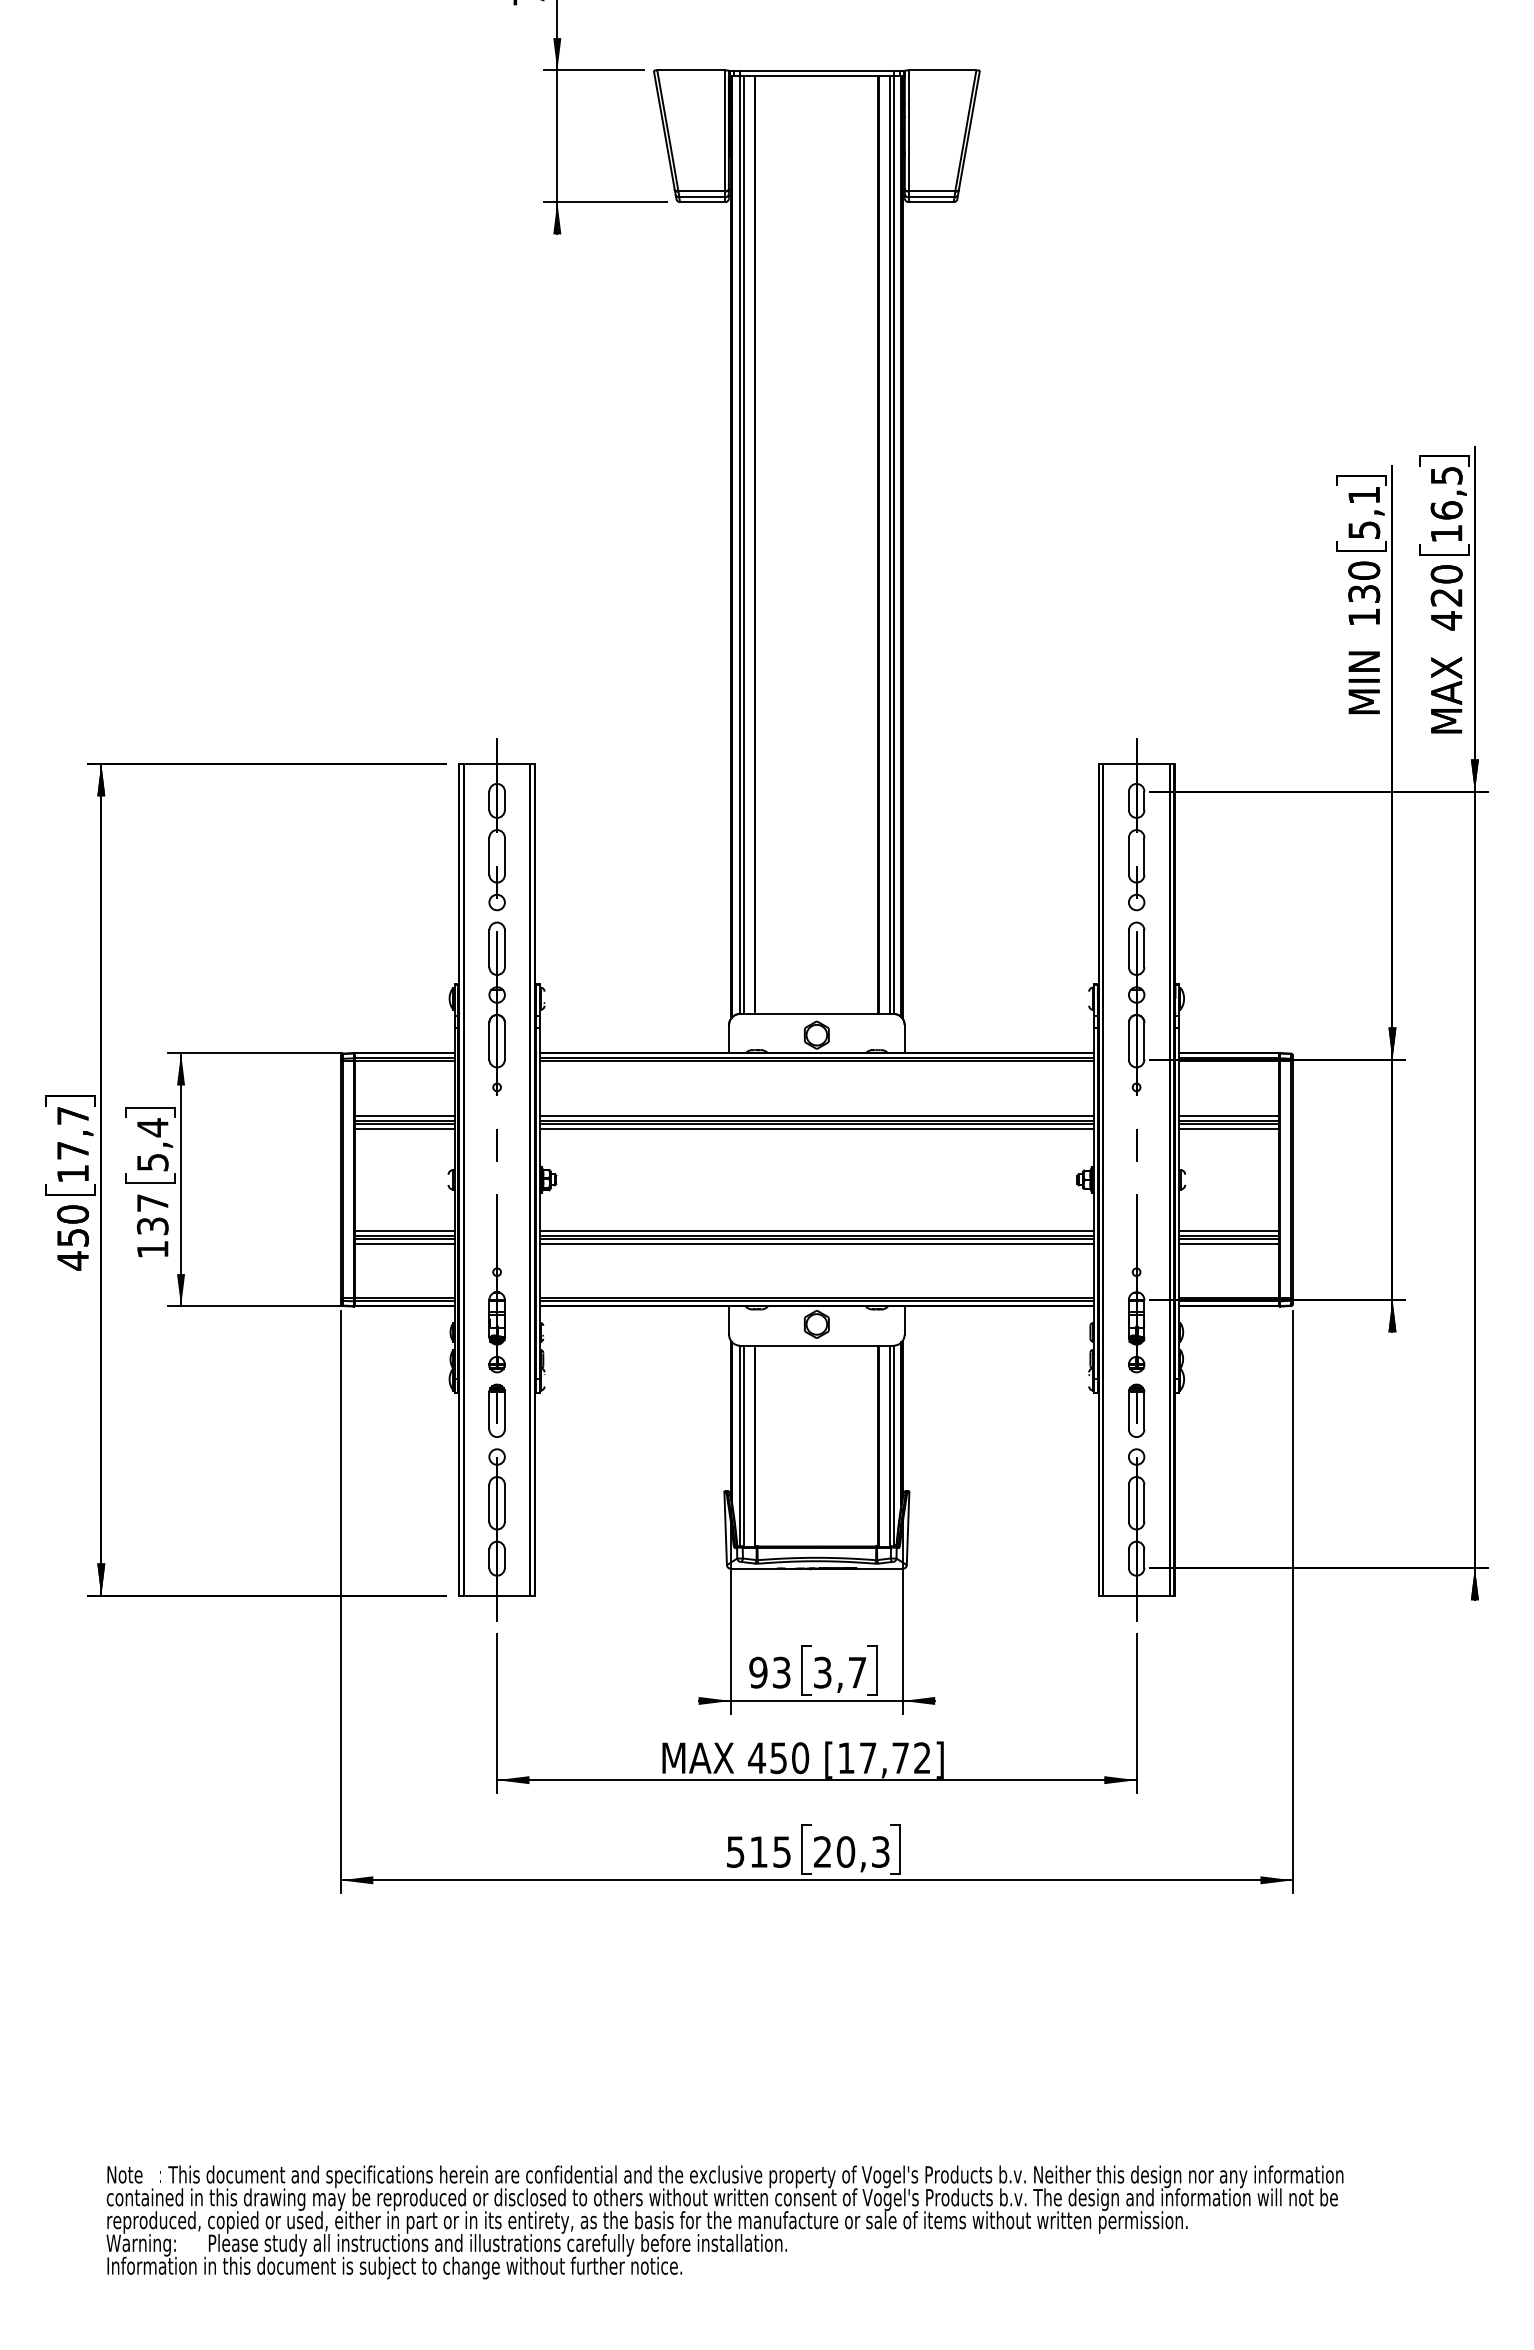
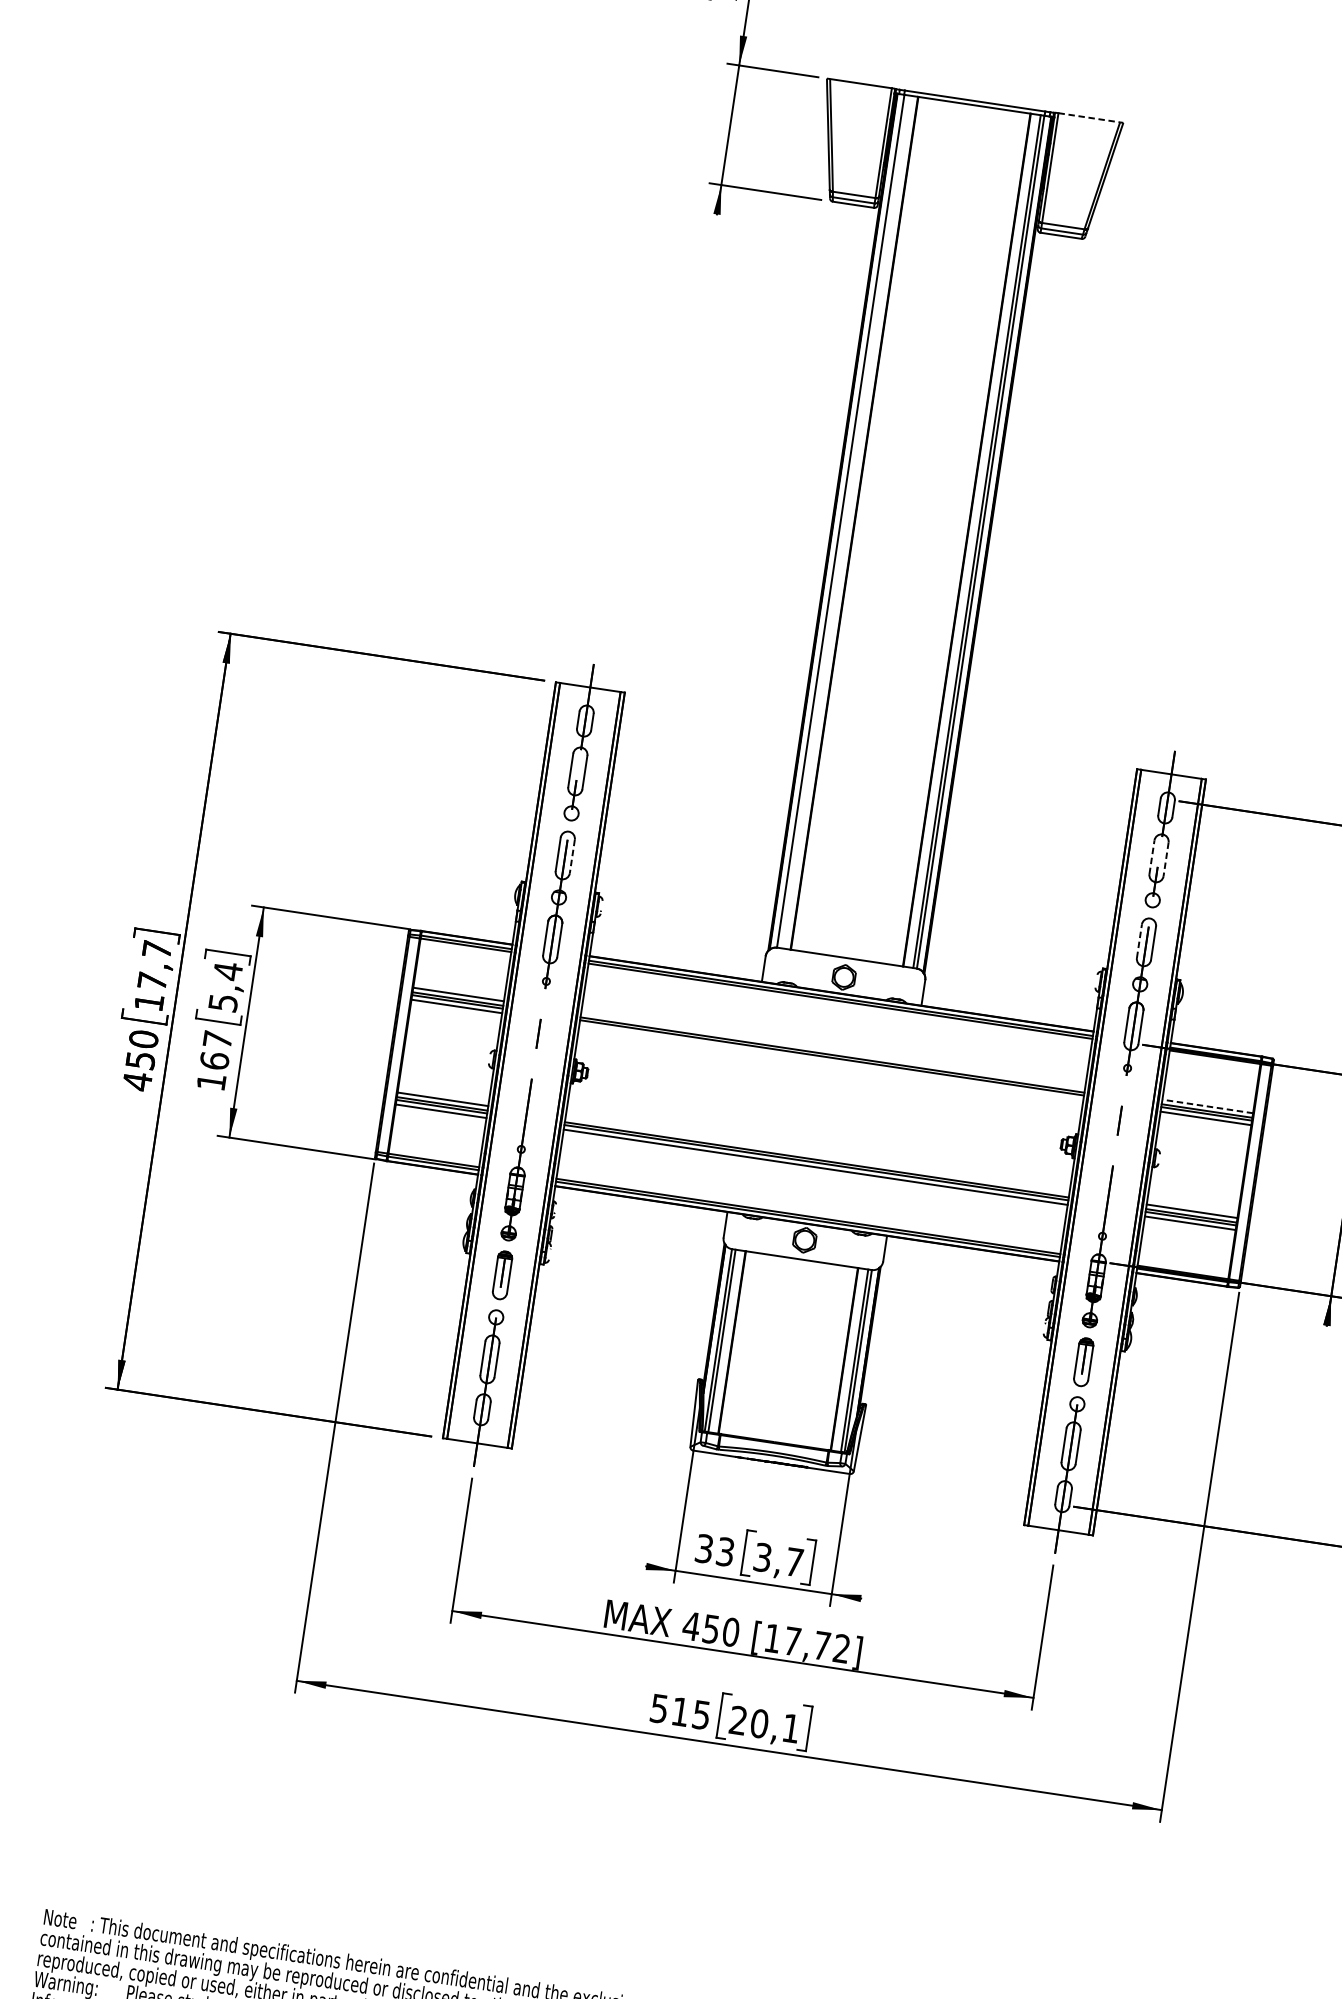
line: (942, 70) -> (1089, 117), solid -> dashed
line: (743, 544) -> (844, 521), removed
line: (1128, 856) -> (1151, 857), solid -> dashed
line: (1144, 856) -> (1166, 859), solid -> dashed
line: (1128, 948) -> (1139, 940), solid -> dashed
line: (504, 949) -> (571, 857), solid -> dashed
line: (816, 1115) -> (832, 1050), removed
line: (1229, 1115) -> (1208, 1106), solid -> dashed
line: (816, 1128) -> (831, 1062), removed
text: (152, 1226) -> (214, 1061), 137 -> 167
line: (816, 1230) -> (817, 1154), removed
text: (758, 1672) -> (704, 1548), 93 -> 33
text: (880, 1851) -> (791, 1727), 20,3 -> 20,1

